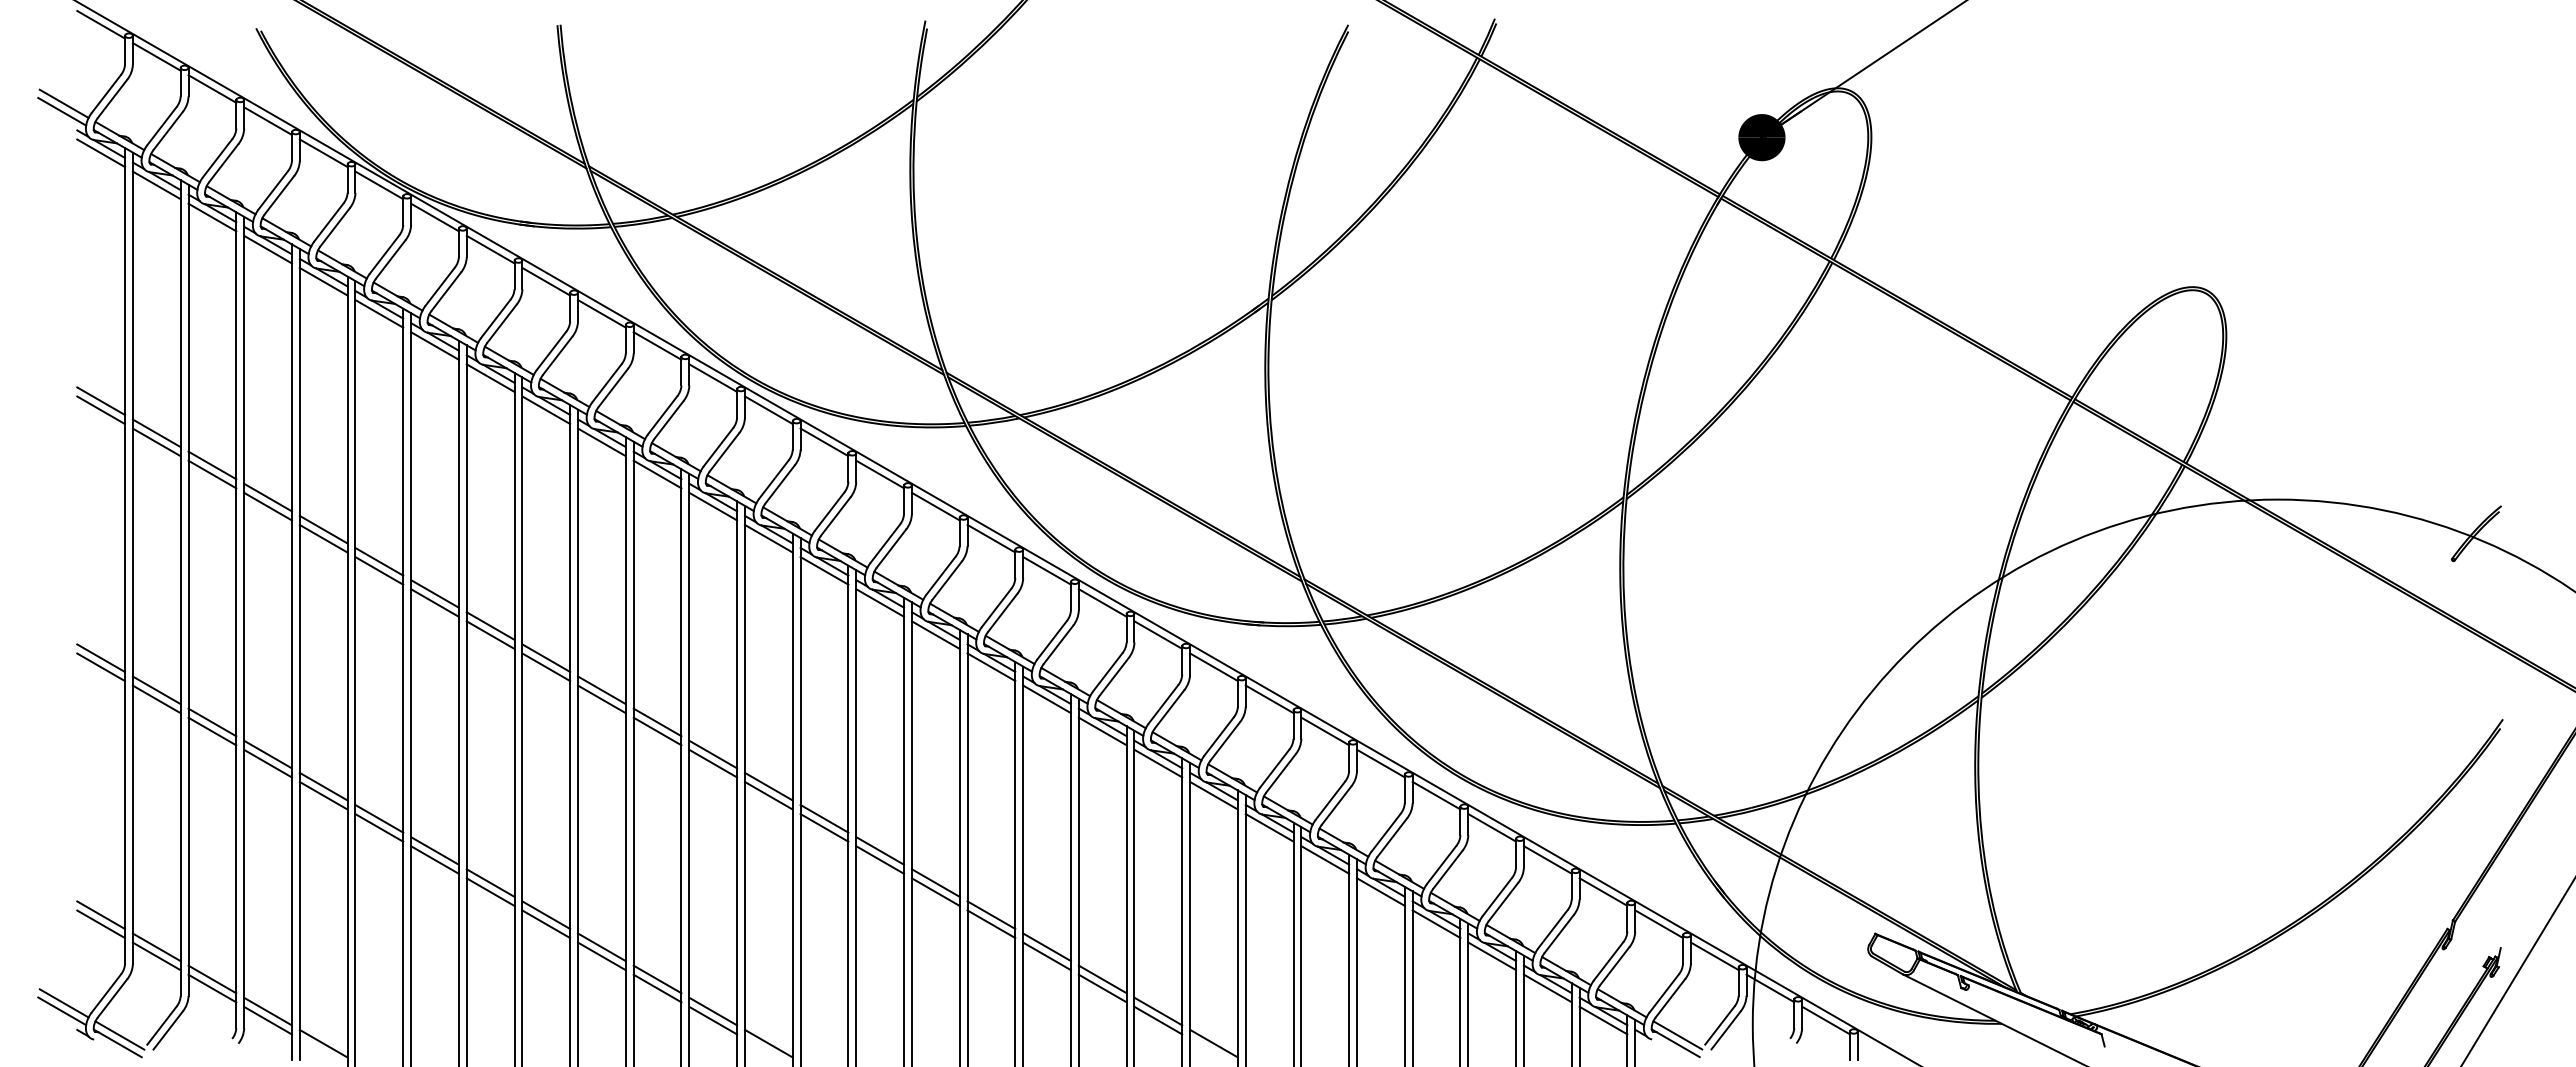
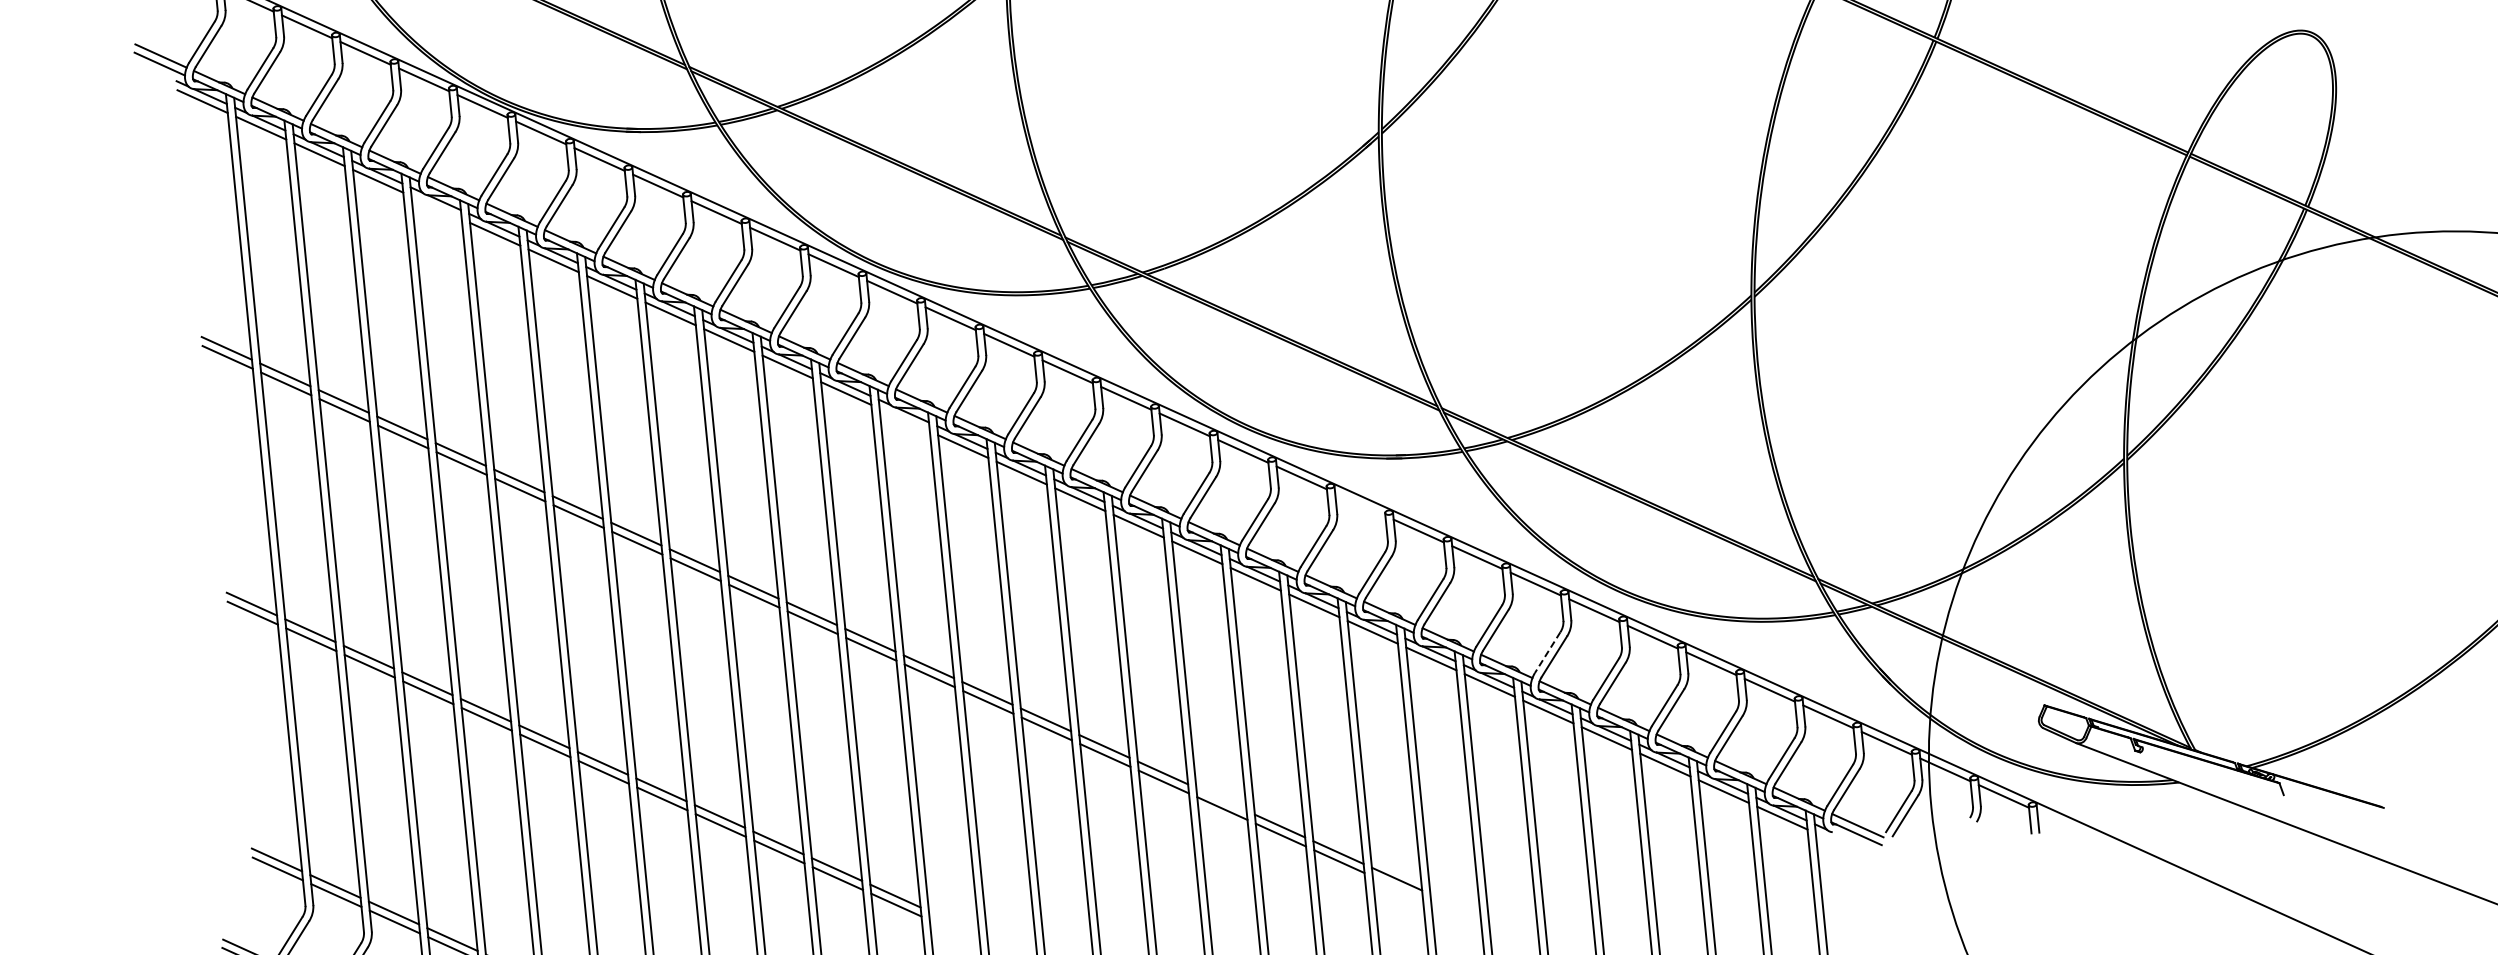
line: (323, 281) -> (436, 207), removed
line: (768, 538) -> (904, 419), removed
line: (1213, 667) -> (1359, 504), removed
line: (1386, 832) -> (1548, 652), solid -> dashed
line: (1046, 947) -> (1220, 799), removed
line: (768, 1043) -> (953, 922), removed

